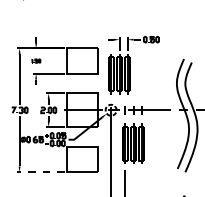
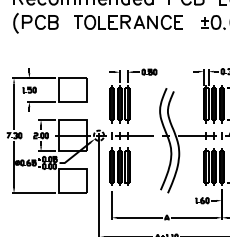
part: (36, 60) -> (29, 89), size x1.67
part: (134, 64) -> (133, 95), moved
line: (40, 172) -> (33, 193), dashed -> solid

